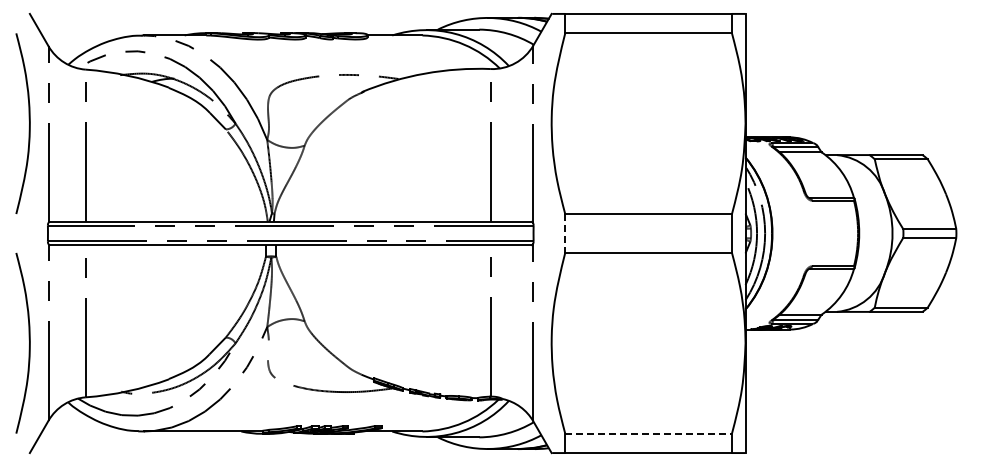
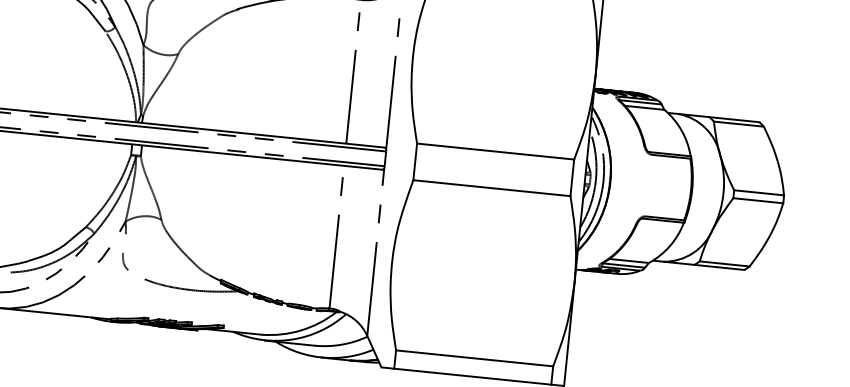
line: (565, 233) -> (415, 161), dashed -> solid
line: (649, 433) -> (475, 358), dashed -> solid

